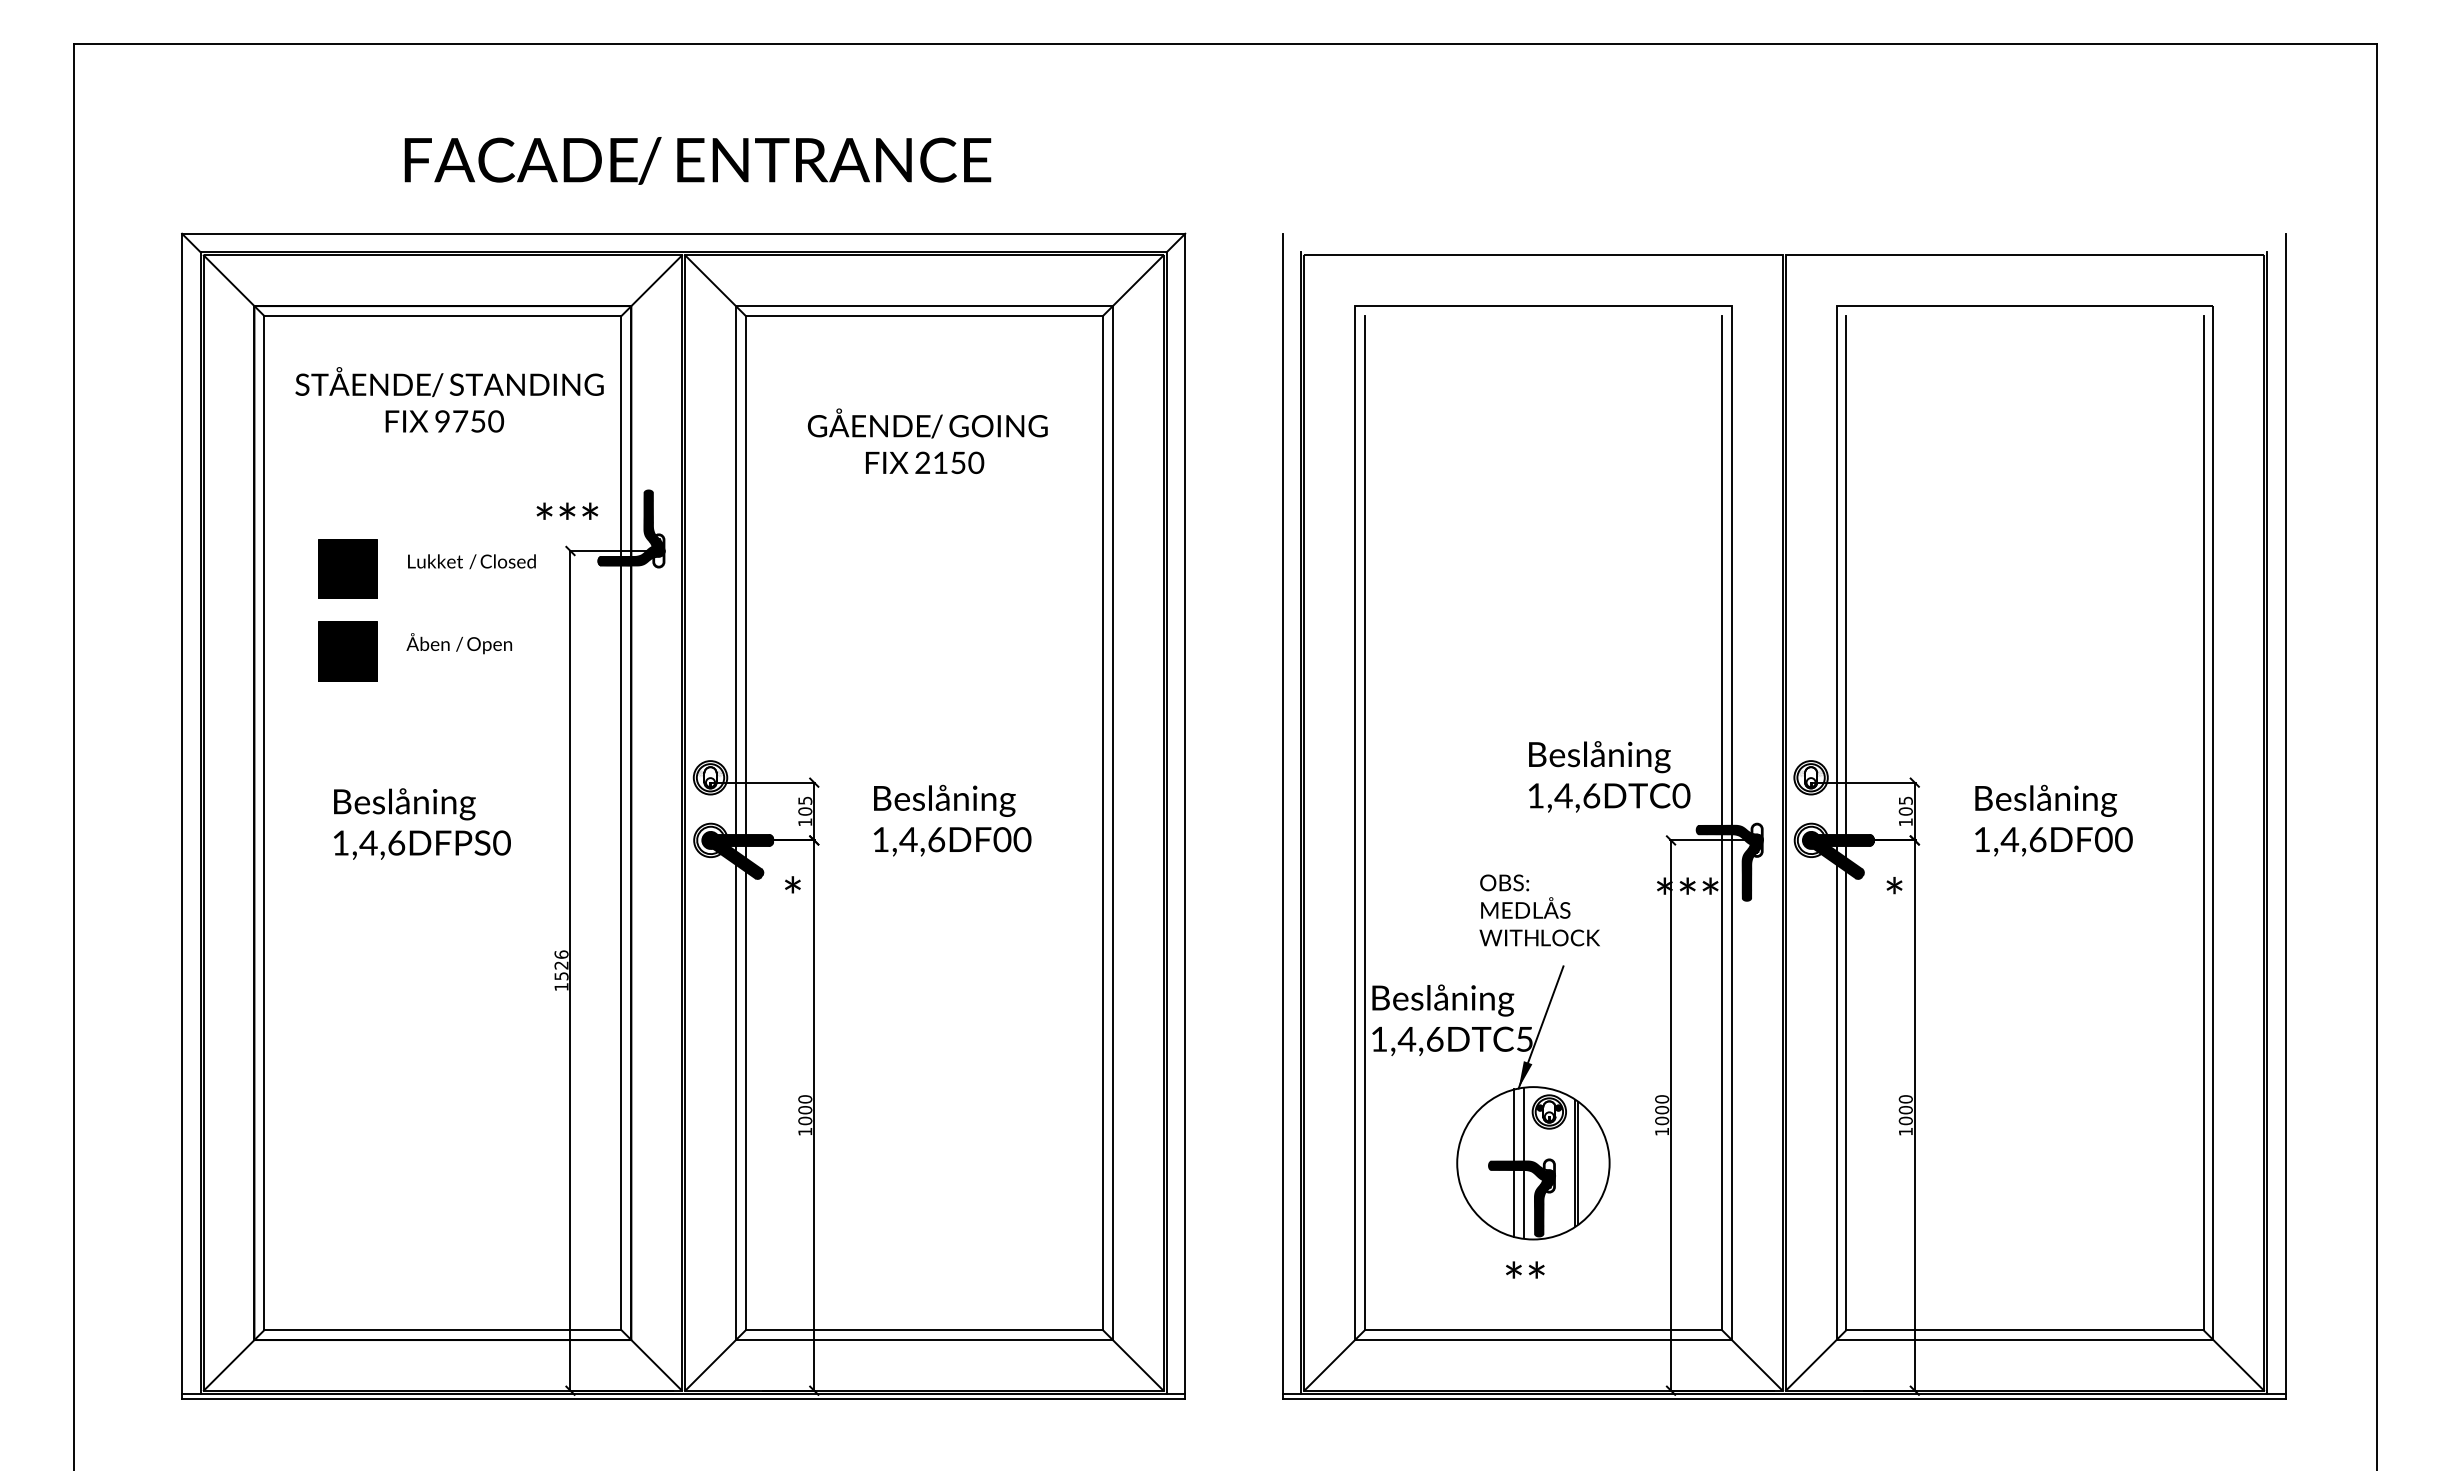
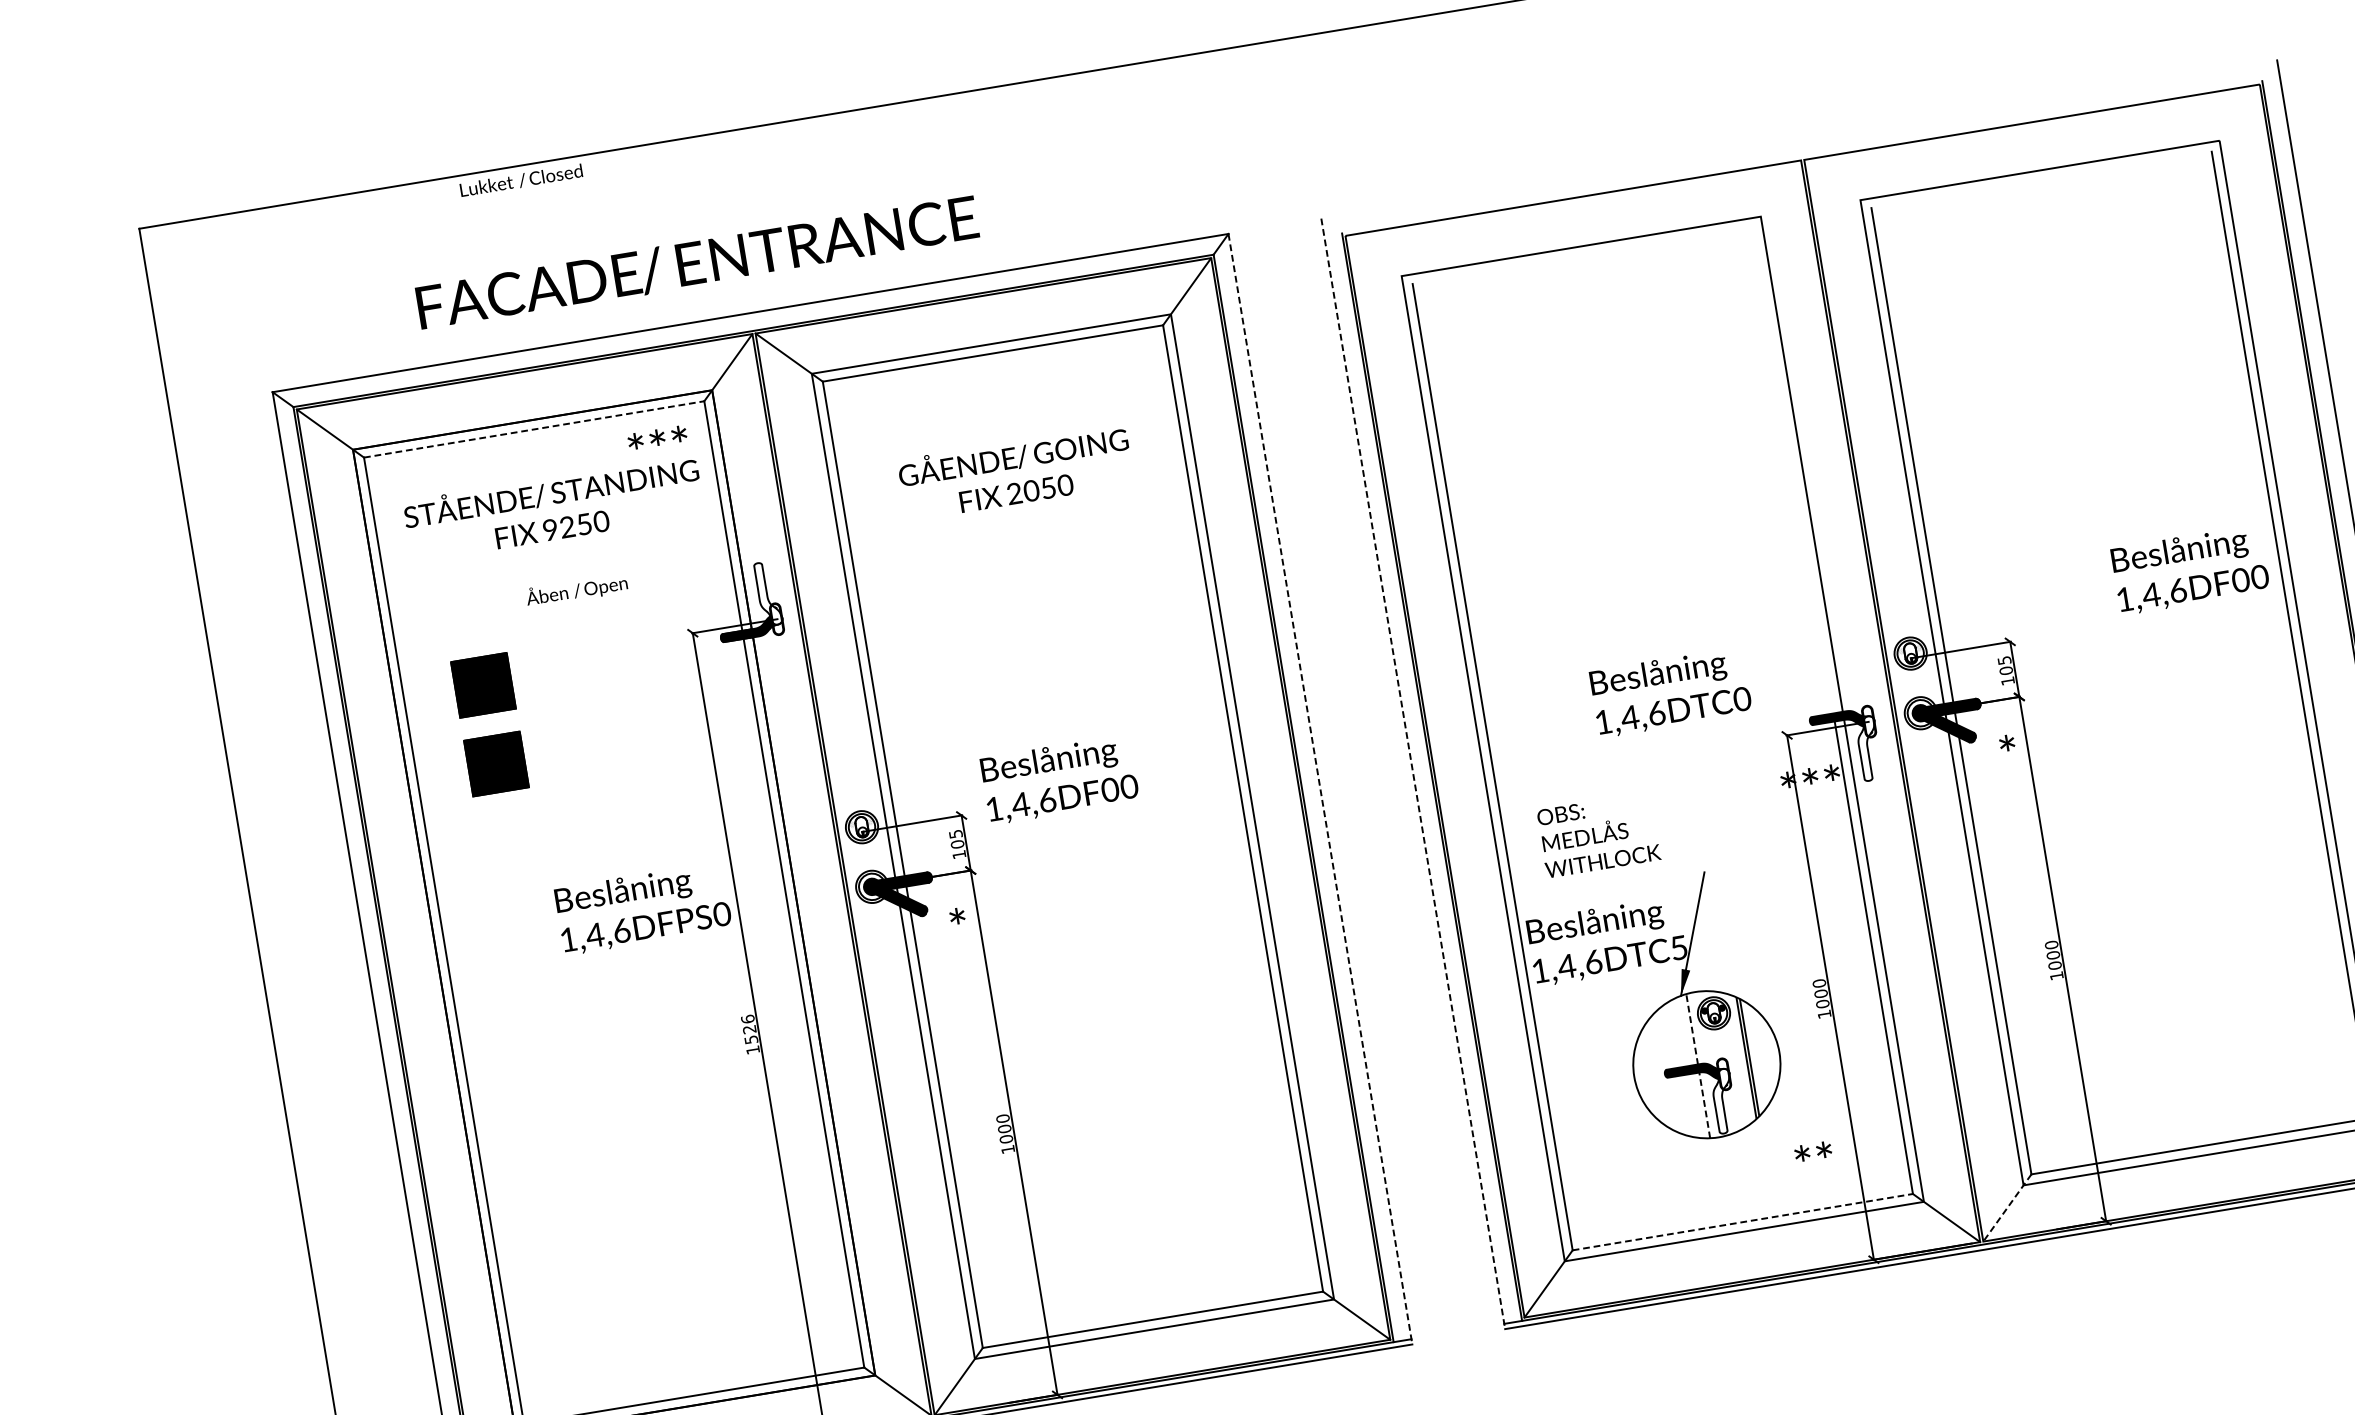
text: (697, 160) -> (697, 262), moved
line: (442, 316) -> (533, 429), solid -> dashed
text: (460, 421) -> (567, 527), 9750 -> 9250
text: (940, 462) -> (1031, 490), 2150 -> 2050
text: (567, 510) -> (657, 436), moved
fill: (654, 523) -> (768, 593), removed
text: (471, 561) -> (520, 180), moved
line: (1722, 570) -> (1793, 470), removed
text: (458, 643) -> (576, 590), moved
text: (1609, 776) -> (1670, 692), moved
line: (1185, 816) -> (1320, 789), solid -> dashed
line: (1282, 816) -> (1413, 773), solid -> dashed
text: (952, 820) -> (1059, 779), moved
text: (2053, 820) -> (2189, 569), moved
text: (422, 823) -> (643, 908), moved
fill: (1752, 867) -> (1868, 748), removed
text: (1539, 910) -> (1598, 835), moved
line: (1514, 1163) -> (1688, 1067), removed
line: (1524, 1163) -> (1698, 1066), solid -> dashed
fill: (1544, 1203) -> (1723, 1101), removed
text: (1525, 1269) -> (1813, 1151), moved
line: (1543, 1330) -> (1742, 1222), solid -> dashed
line: (1816, 1360) -> (2007, 1207), solid -> dashed

